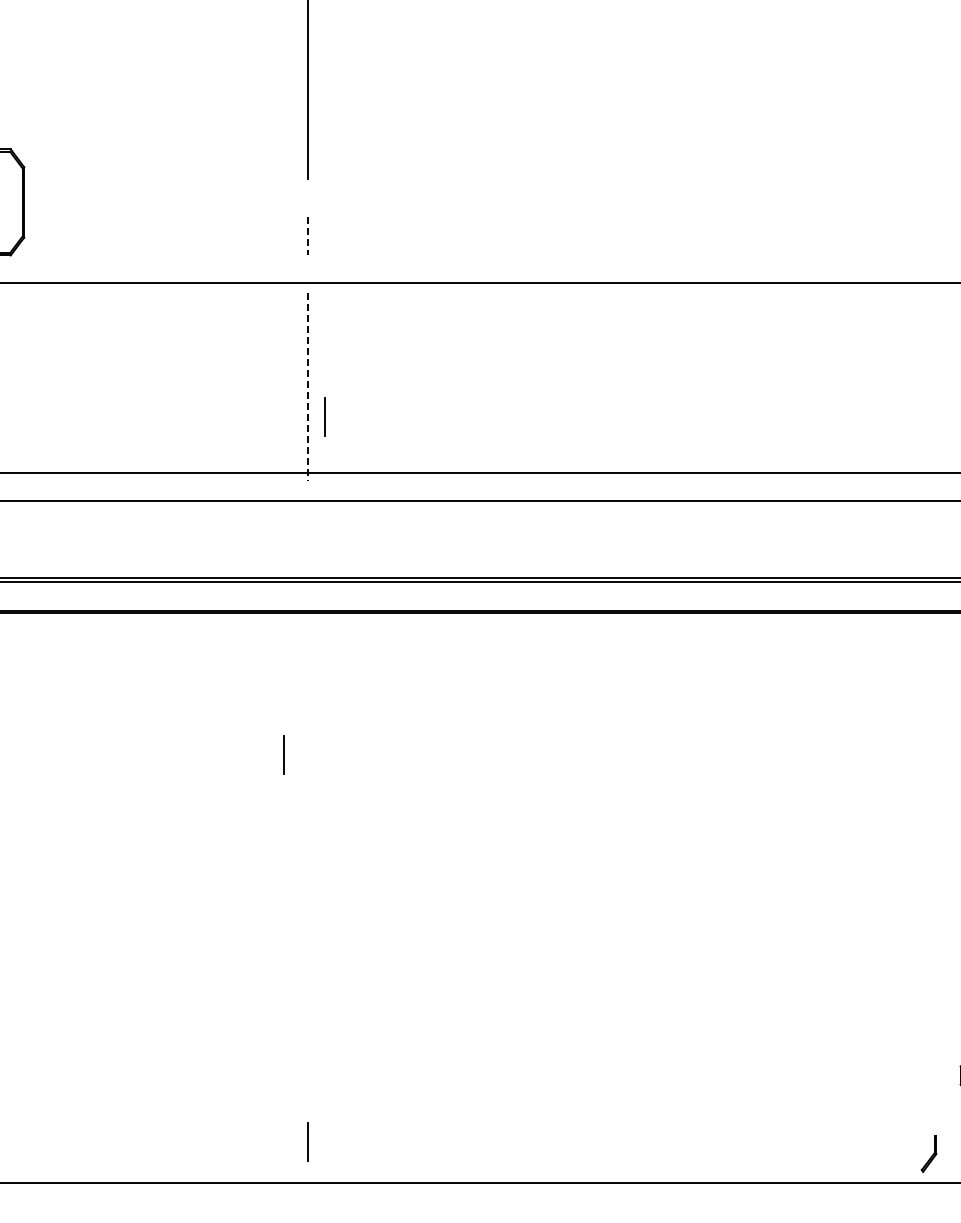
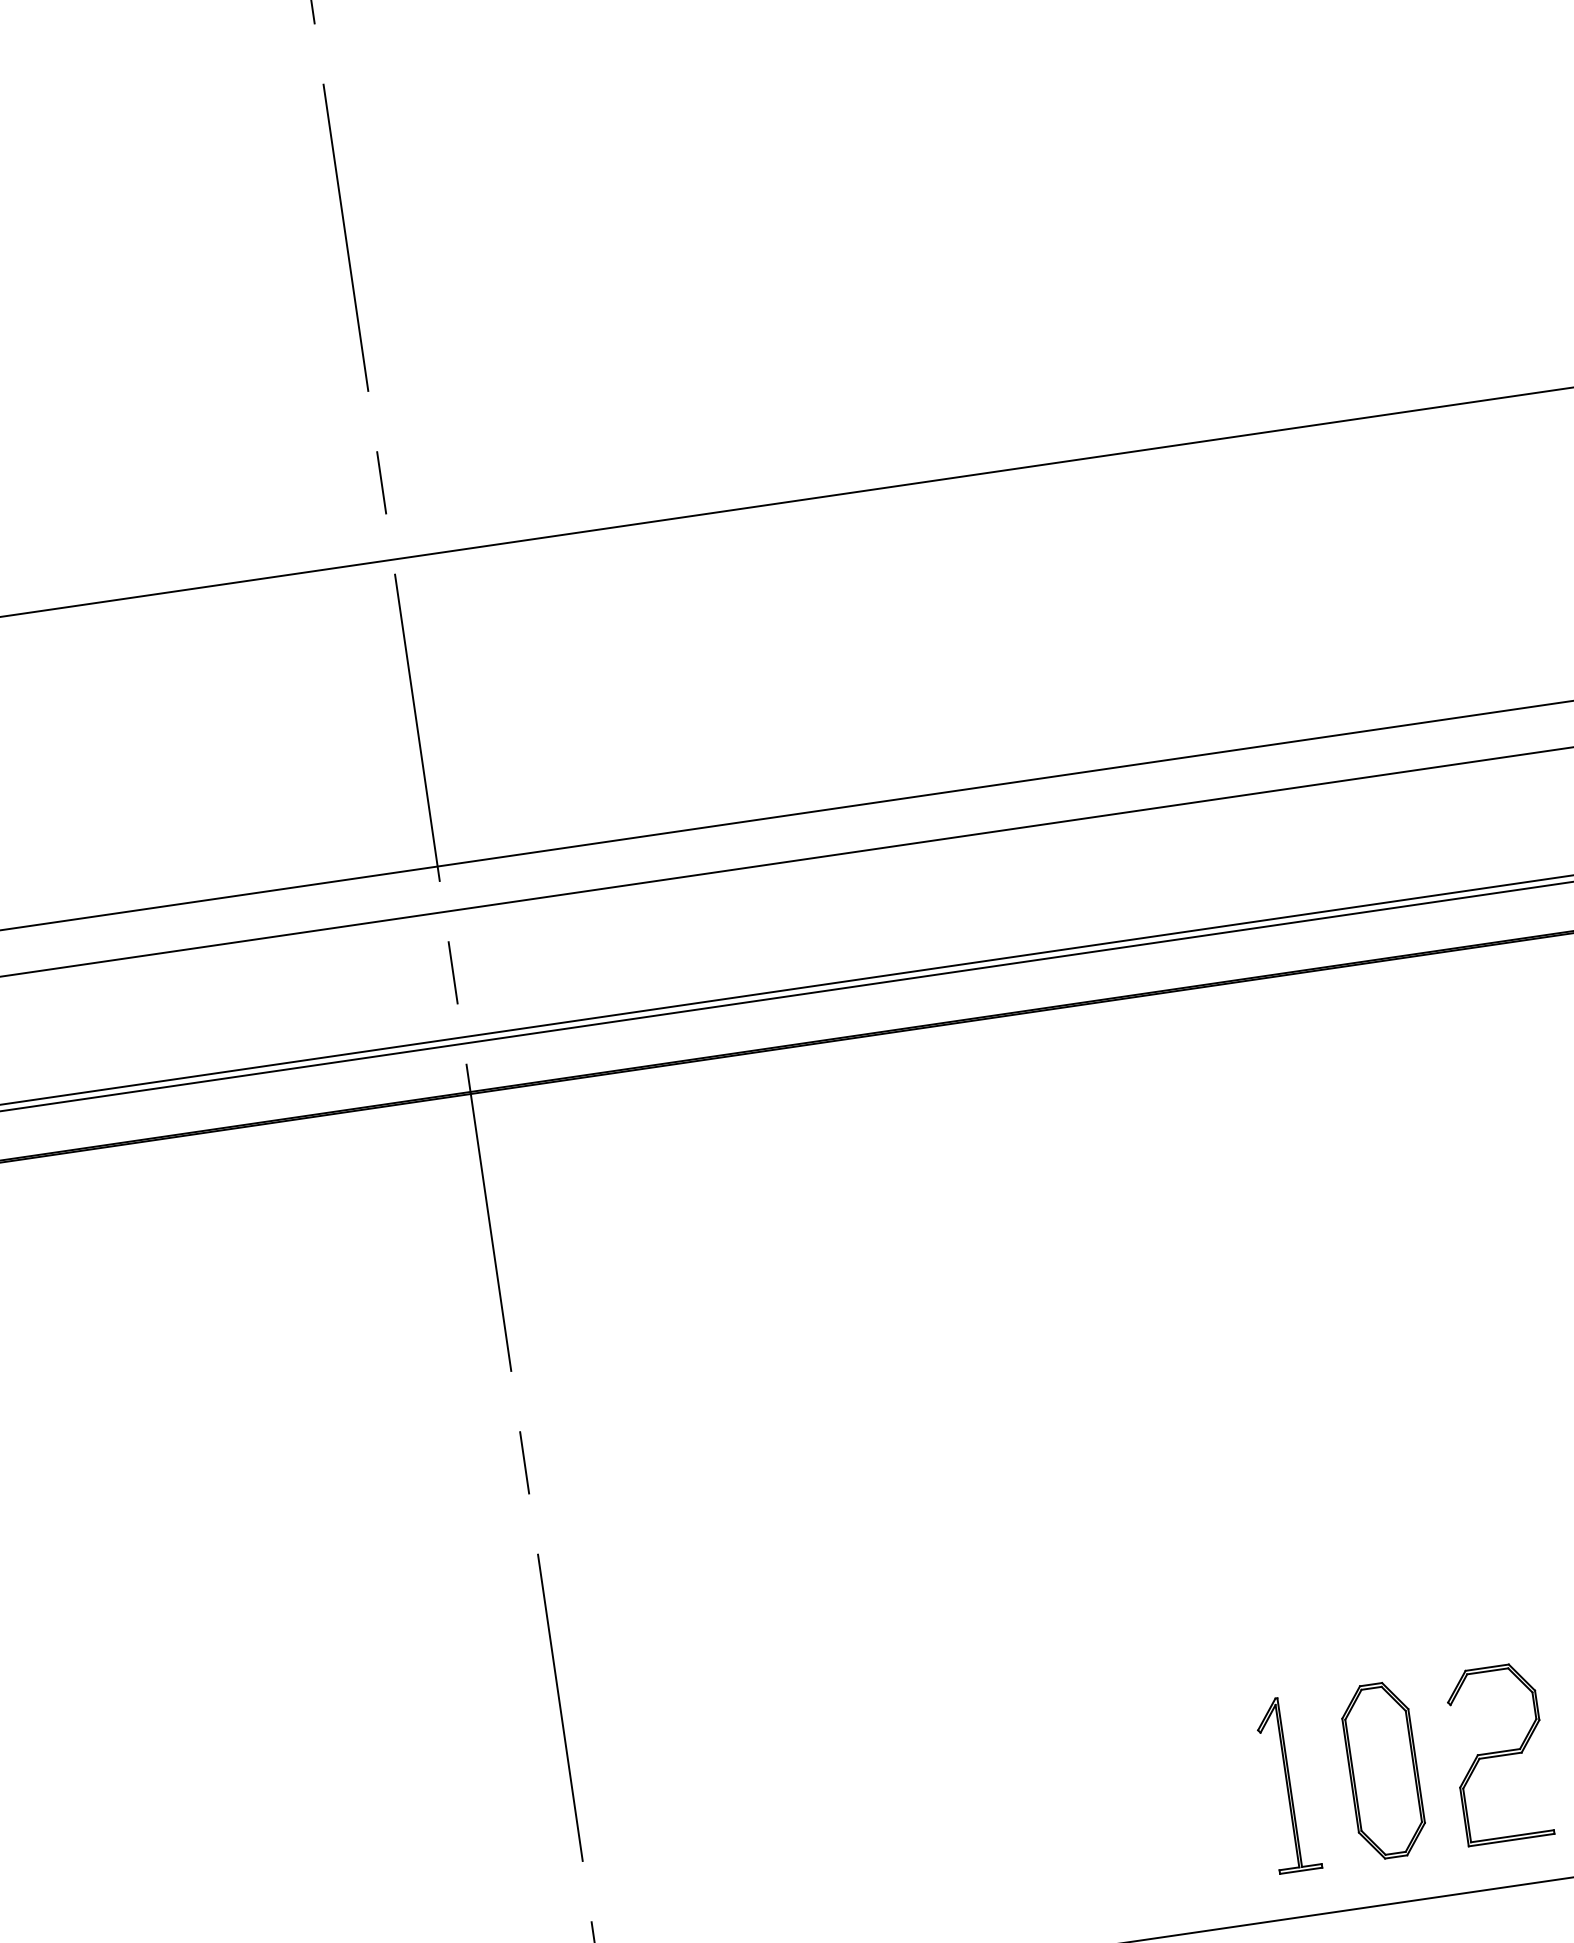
line: (307, 235) -> (381, 482), dashed -> solid
line: (307, 387) -> (417, 728), dashed -> solid
line: (324, 416) -> (452, 972), moved
line: (307, 688) -> (488, 1216), added
line: (283, 754) -> (524, 1461), moved
line: (307, 990) -> (560, 1706), added
part: (739, 1101) -> (1287, 1784), added
part: (798, 1101) -> (1382, 1770), added
part: (870, 1101) -> (1499, 1753), added

